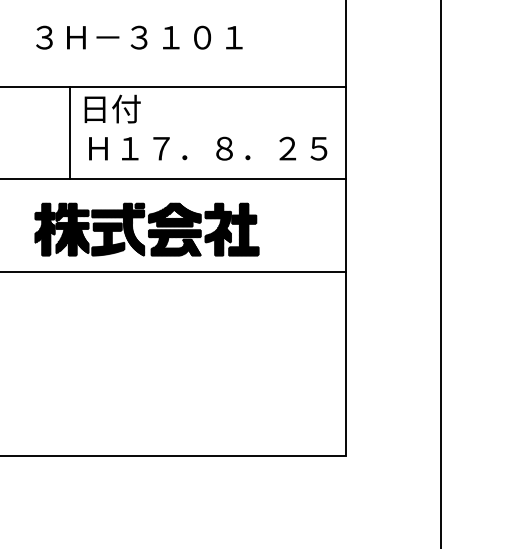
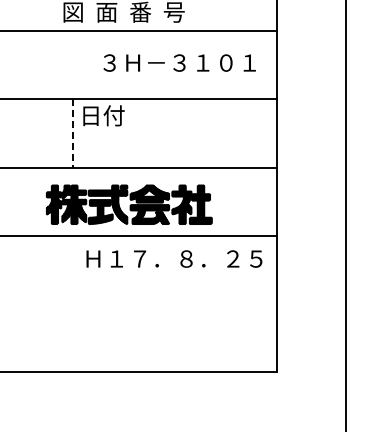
text: (139, 36) -> (179, 62), moved
line: (70, 134) -> (72, 134), solid -> dashed
text: (208, 147) -> (174, 258), moved

